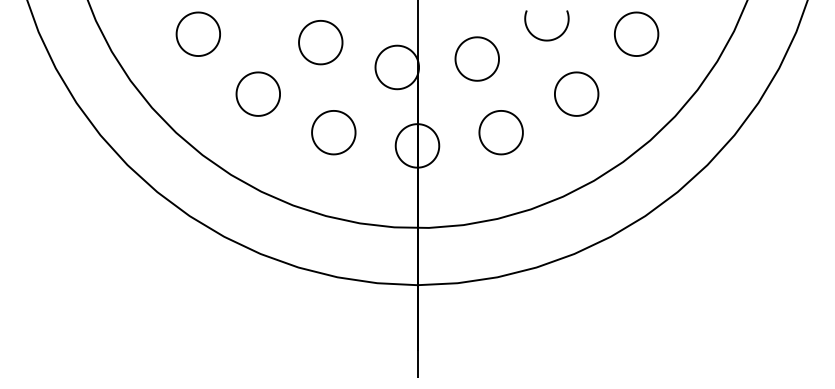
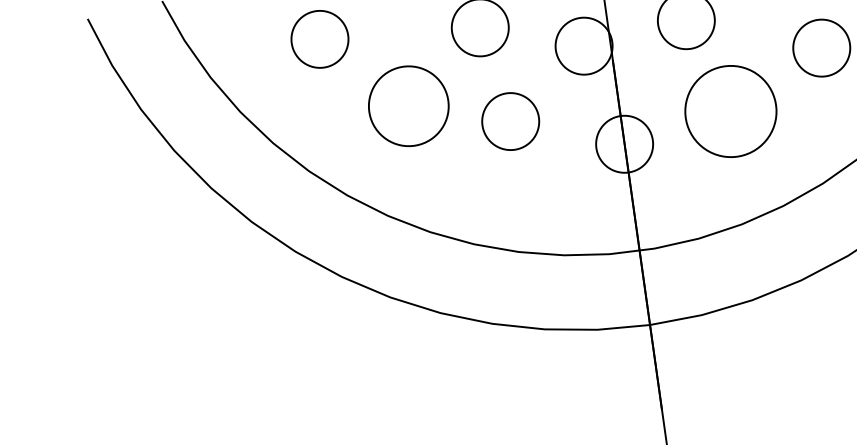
part: (257, 93) -> (407, 105), size x1.4
part: (333, 132) -> (510, 121), moved
part: (500, 132) -> (729, 111), size x1.6

